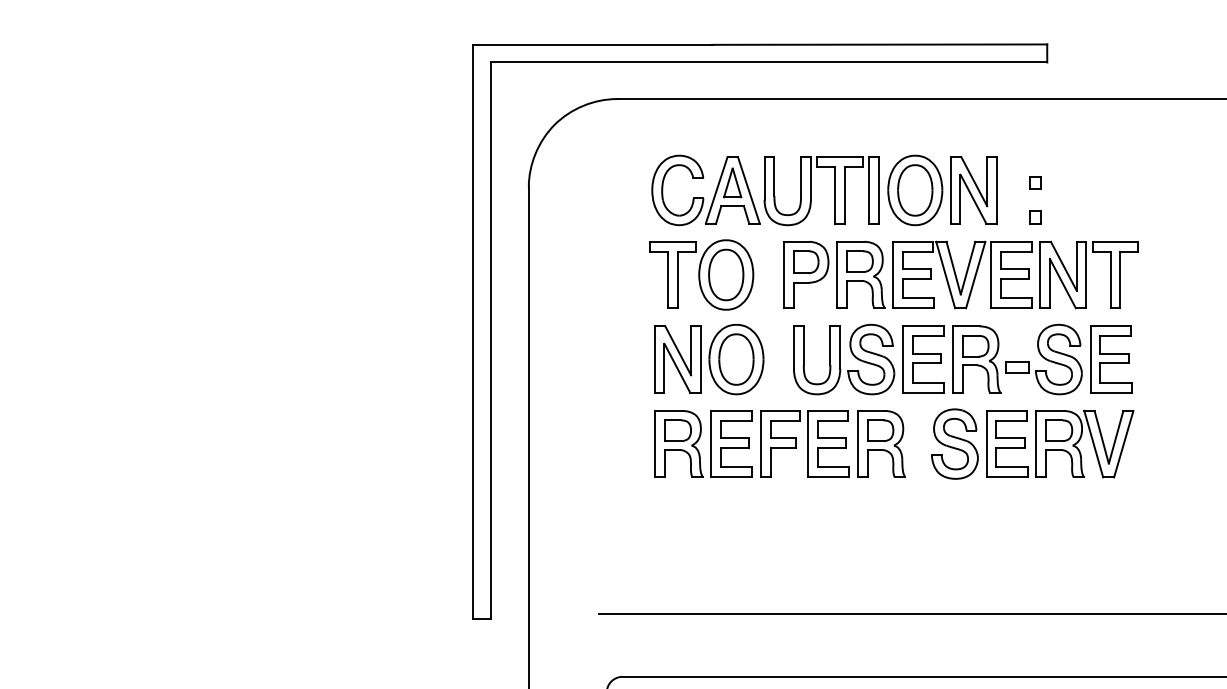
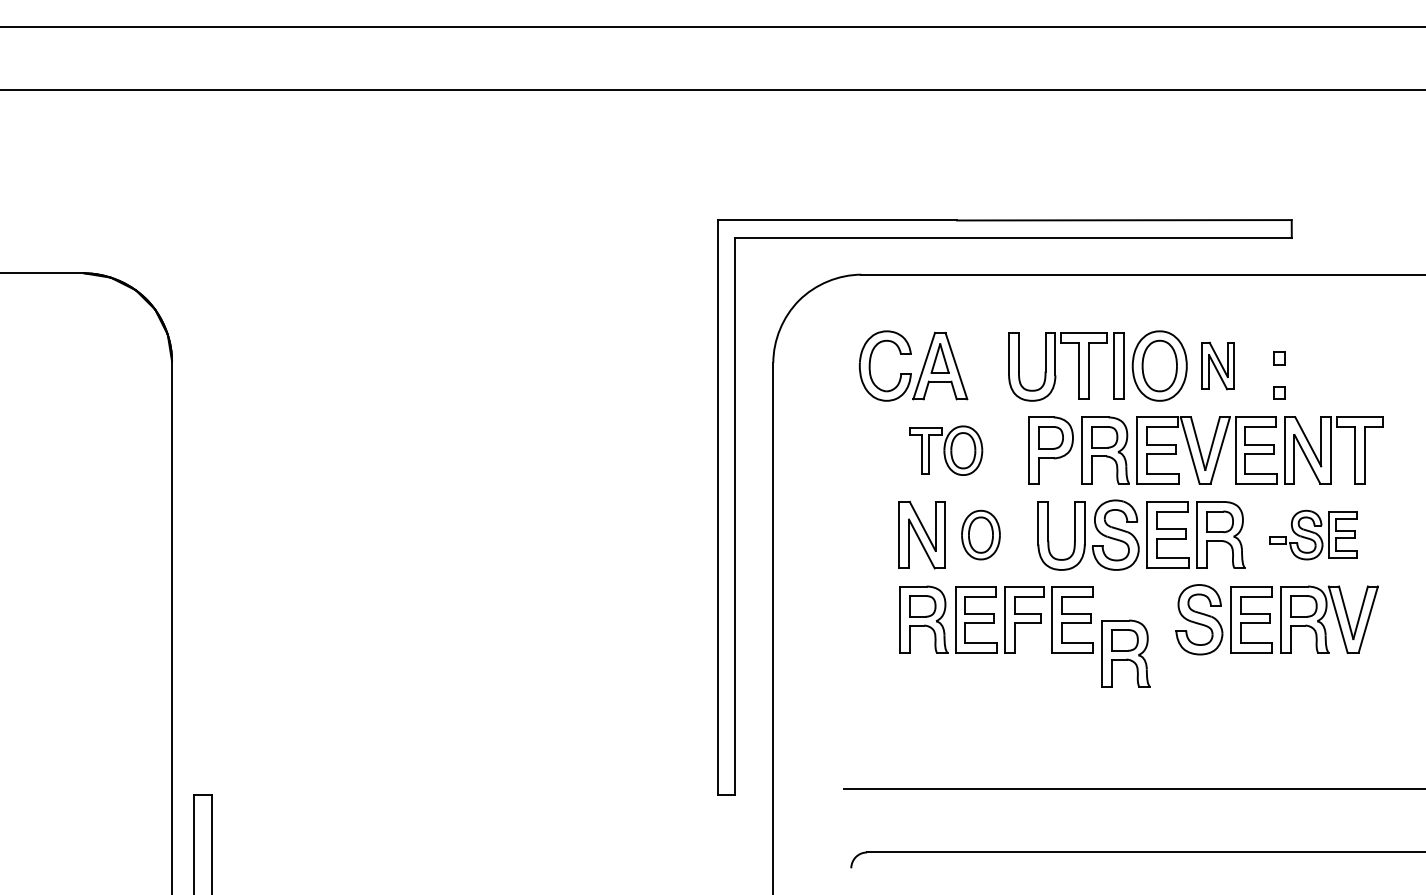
part: (973, 189) -> (1218, 365), size x0.7
part: (703, 197) -> (911, 373), moved
part: (700, 274) -> (945, 450), size x0.7
part: (735, 358) -> (980, 534), size x0.7
part: (1068, 358) -> (1313, 534), size x0.7
part: (880, 443) -> (1125, 653), moved

